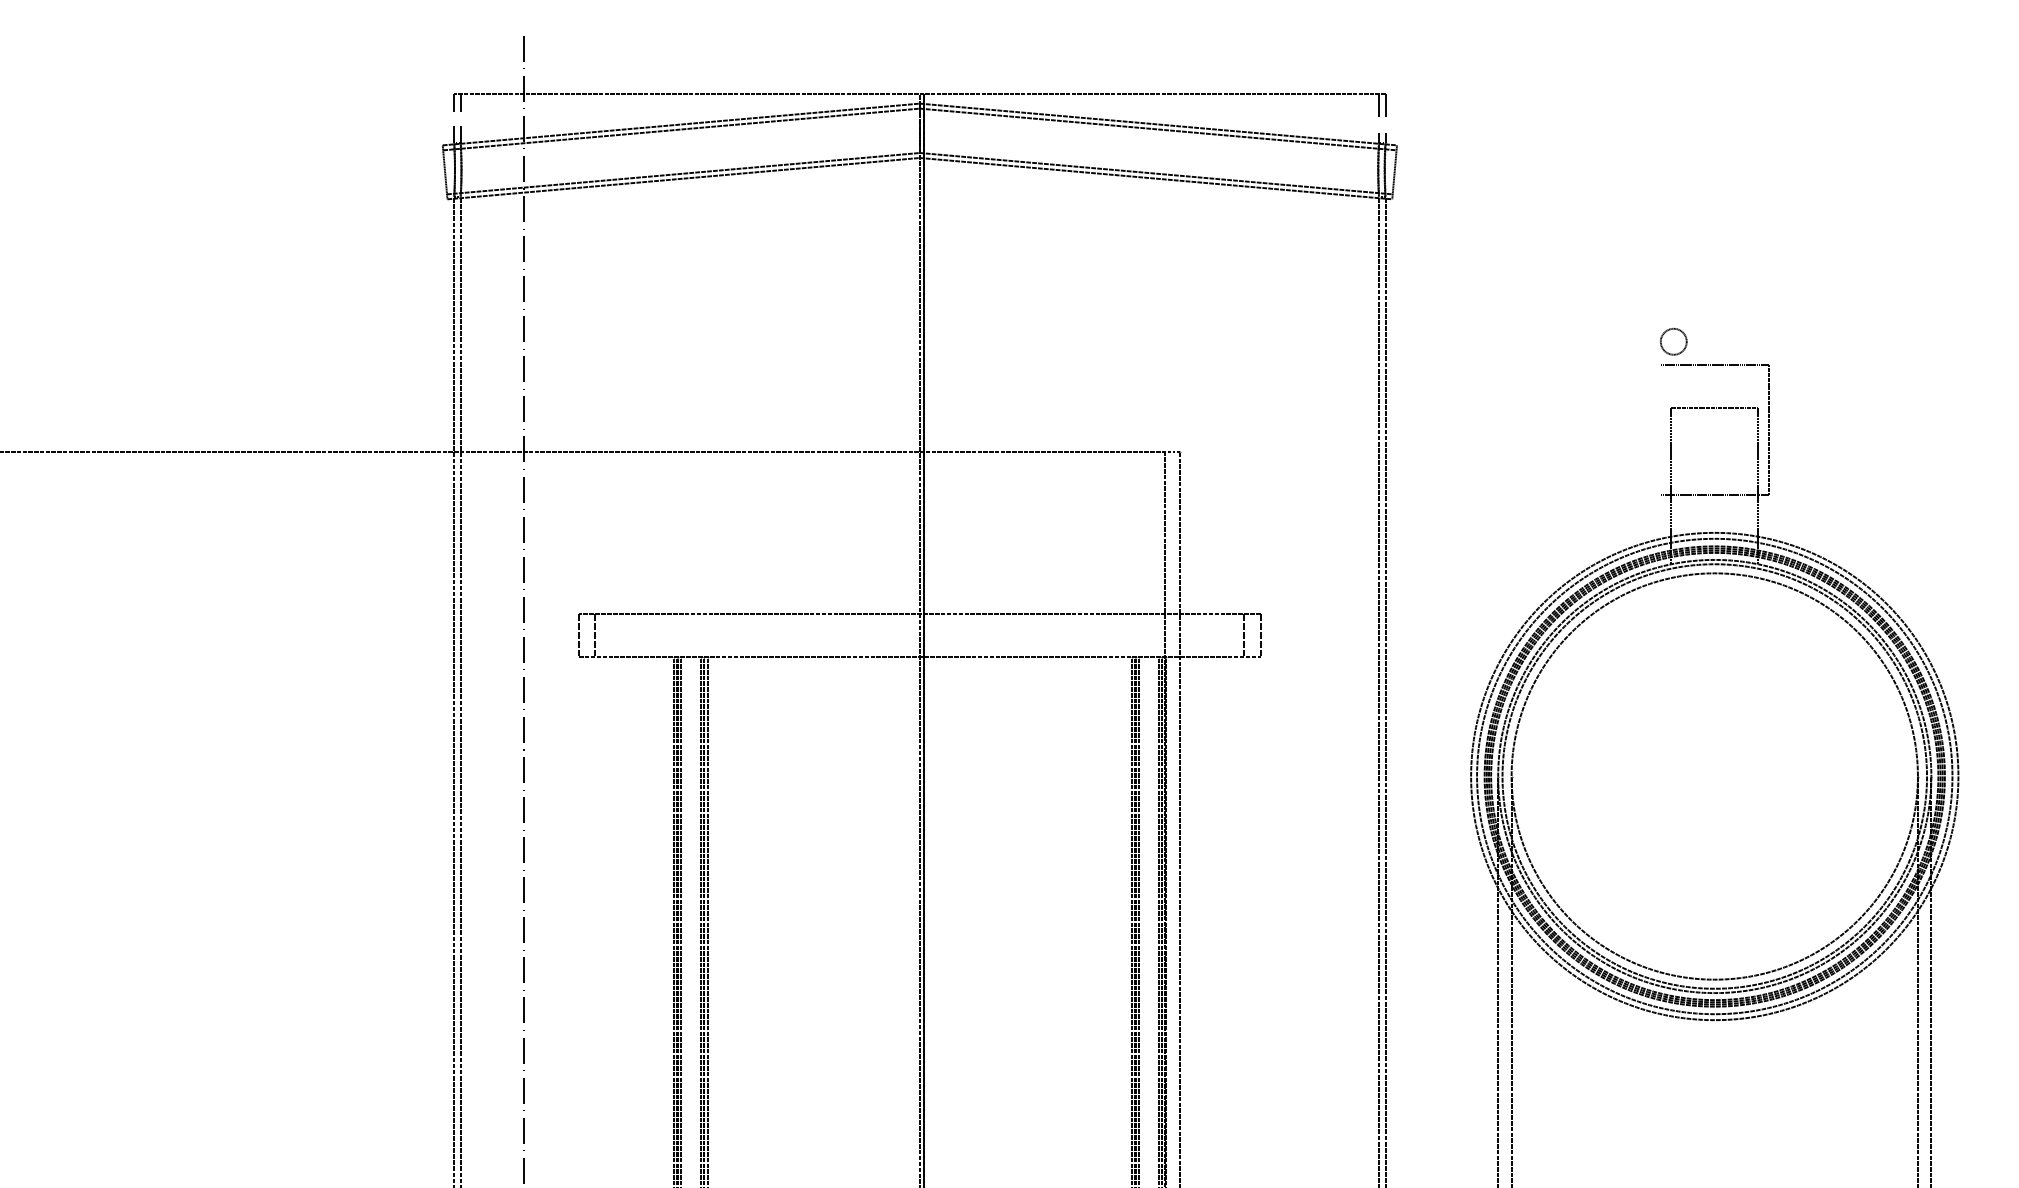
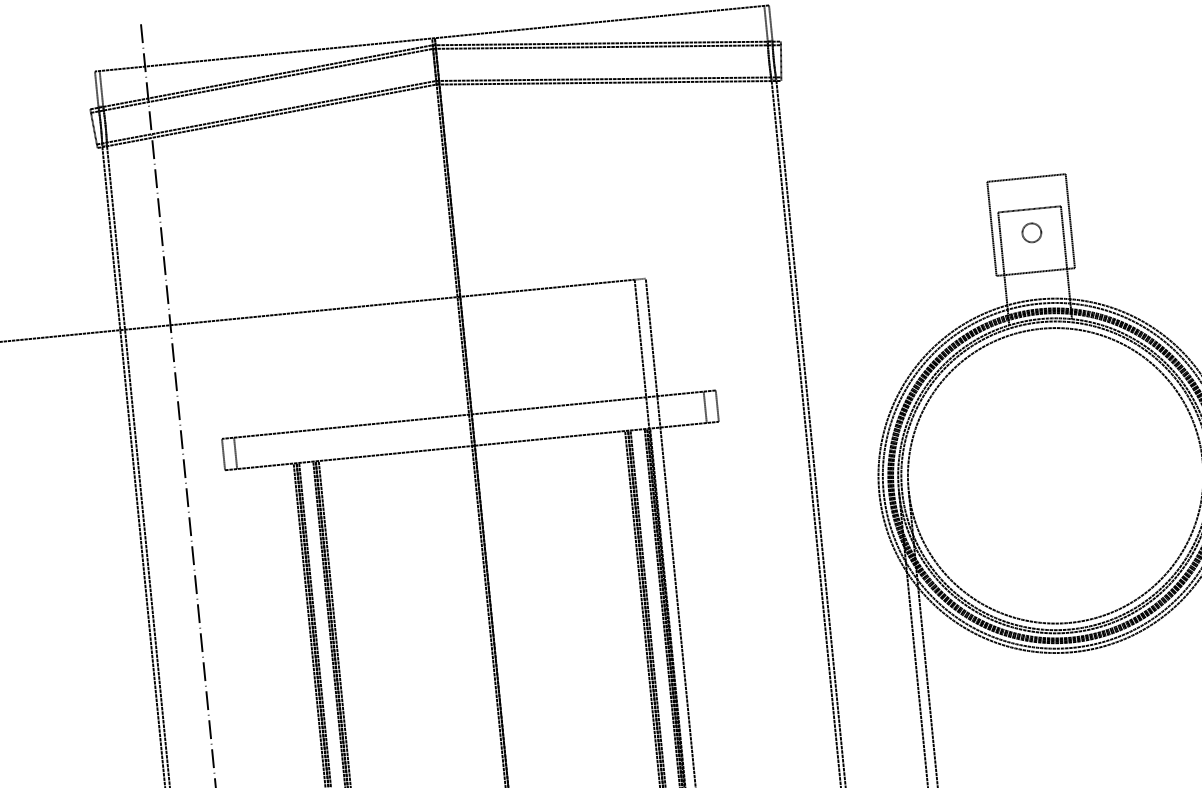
circle: (1673, 341) -> (1031, 232), moved
line: (1660, 429) -> (991, 228), added

